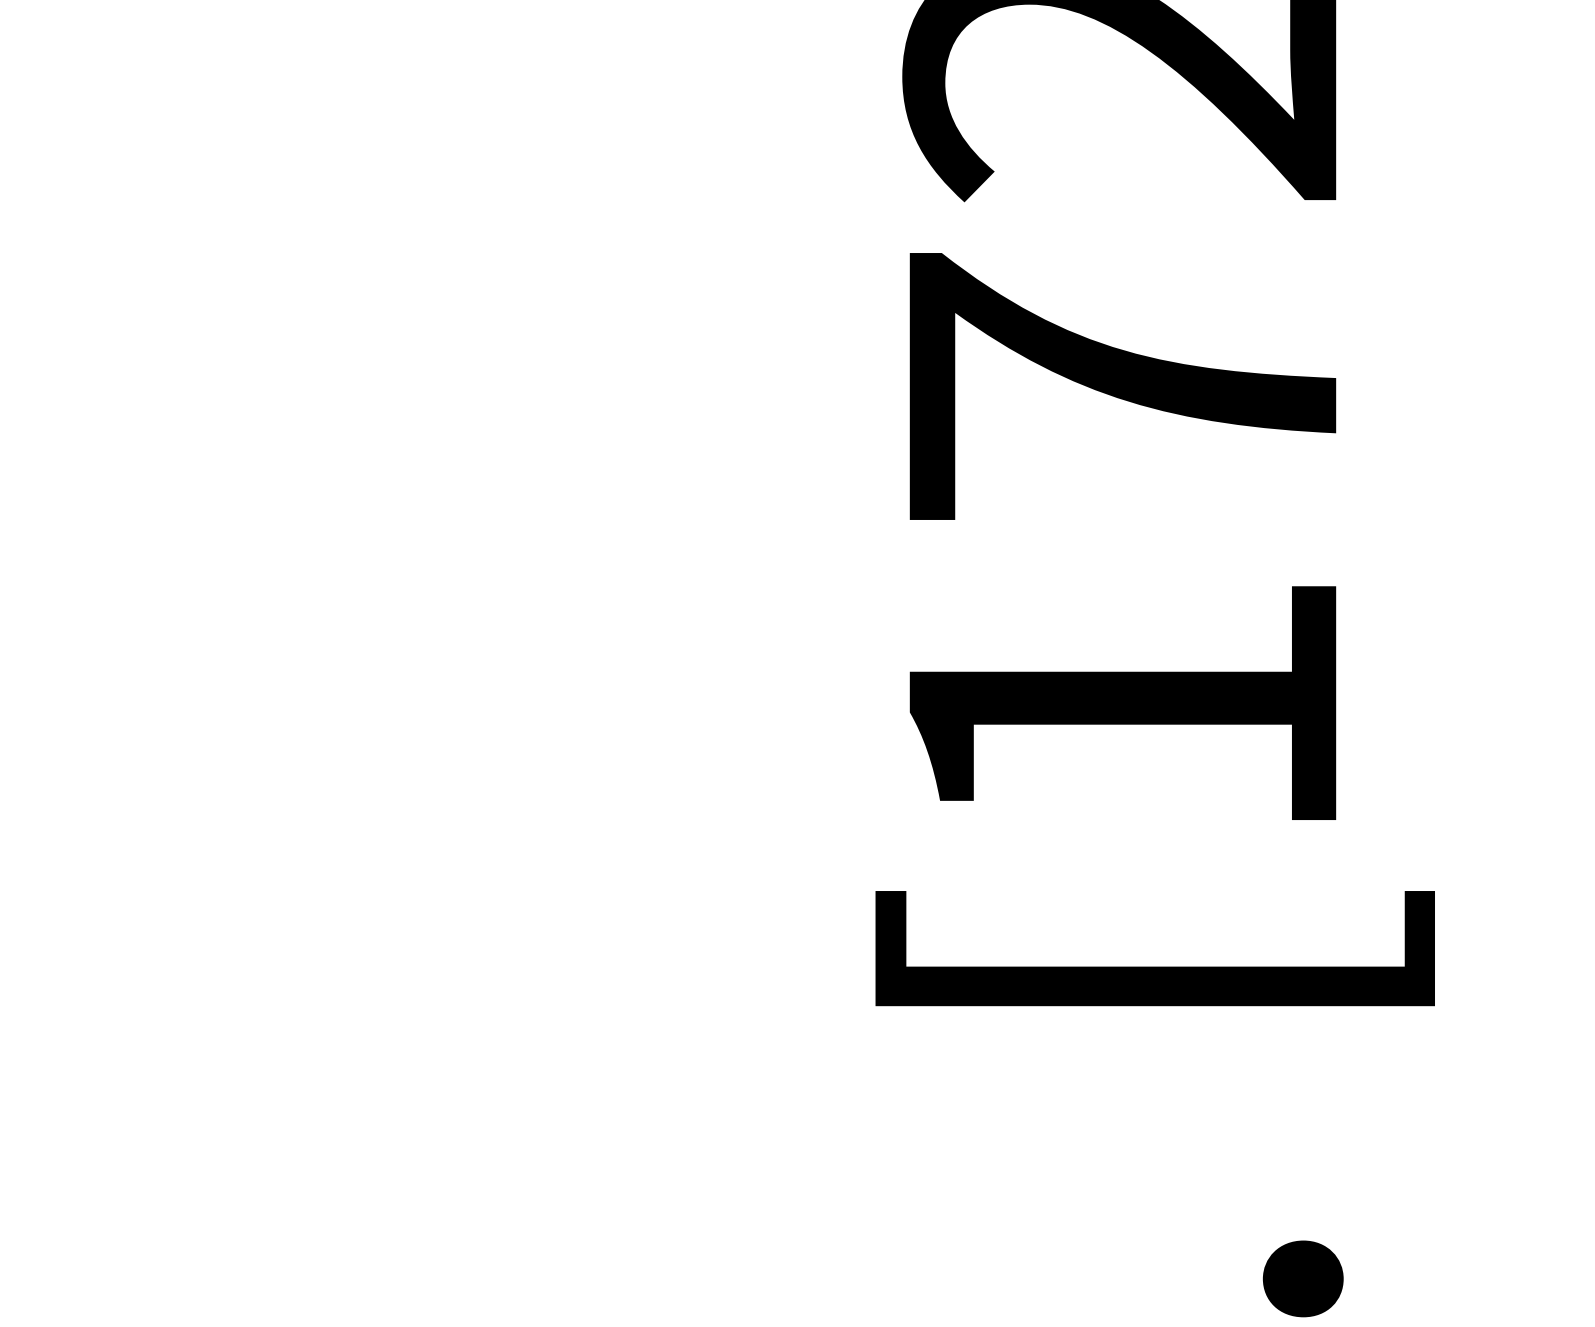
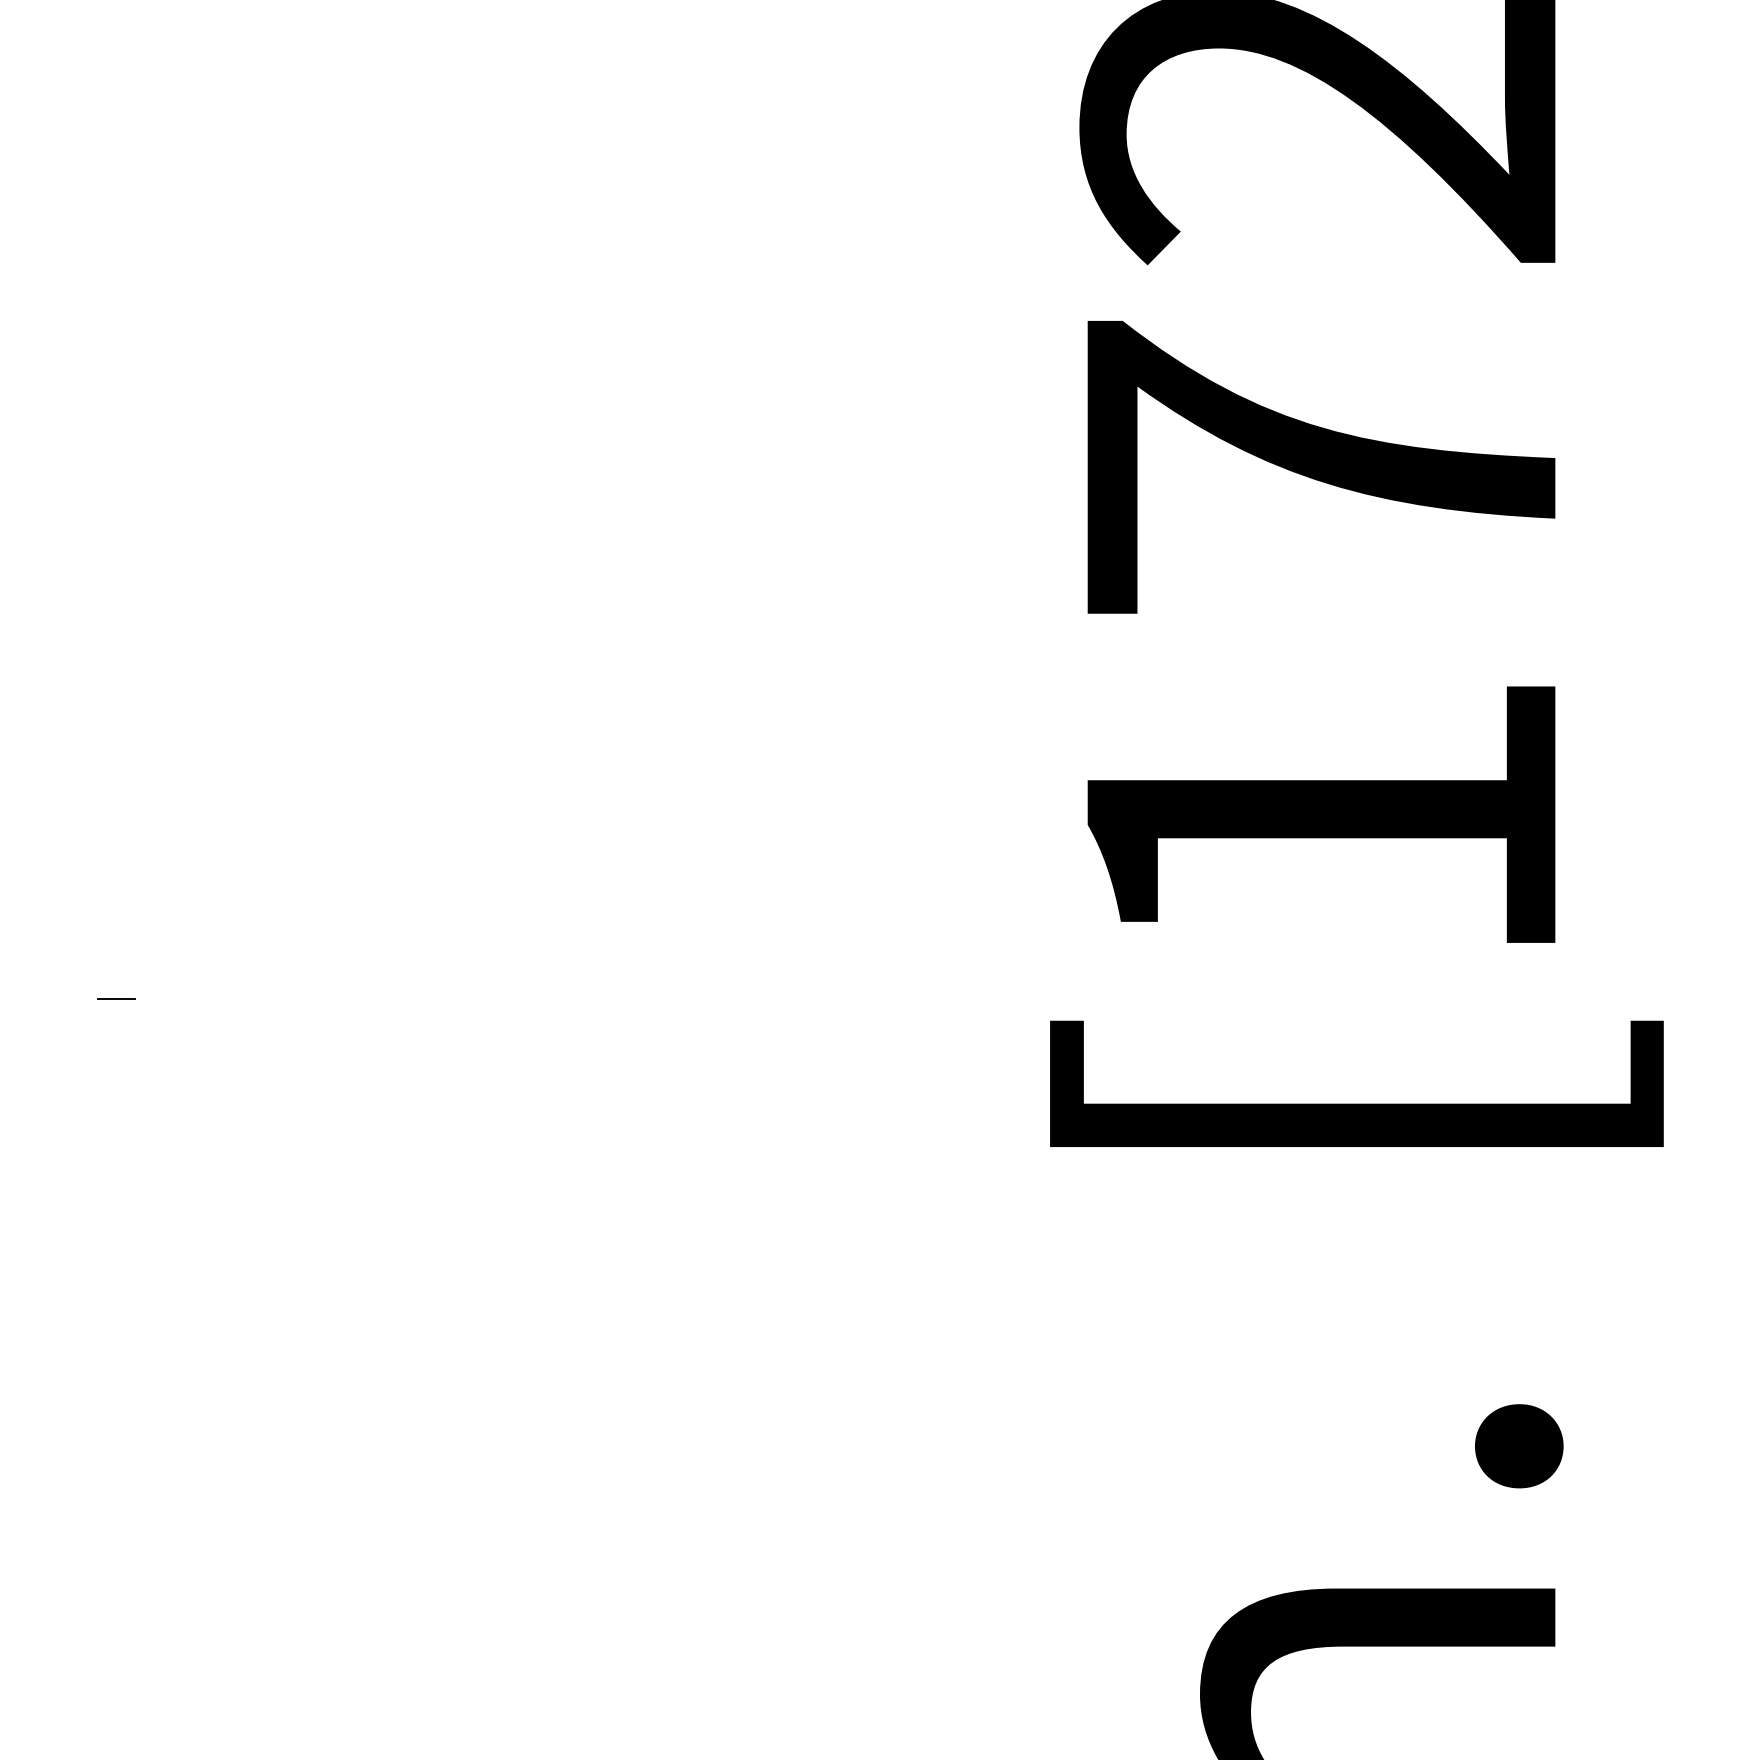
line: (24, 871) -> (116, 999), added

